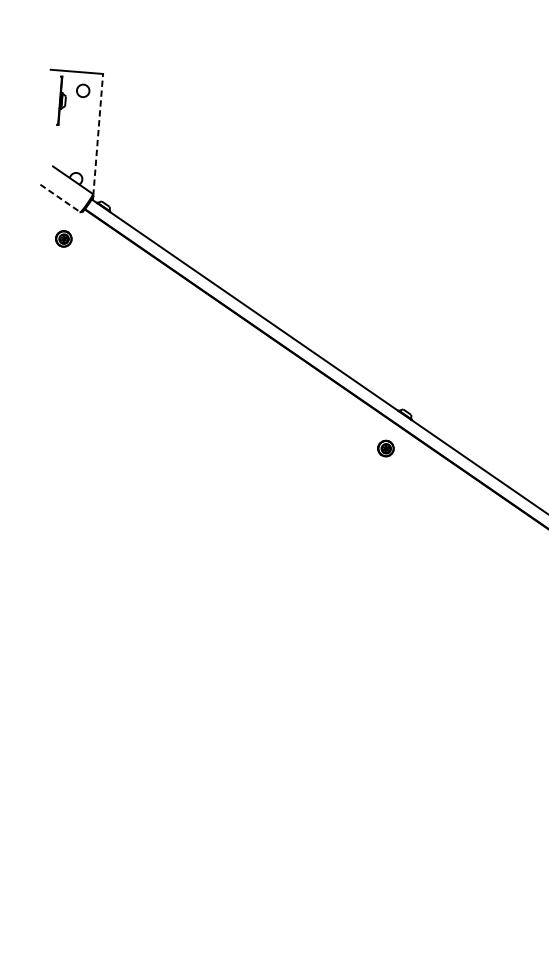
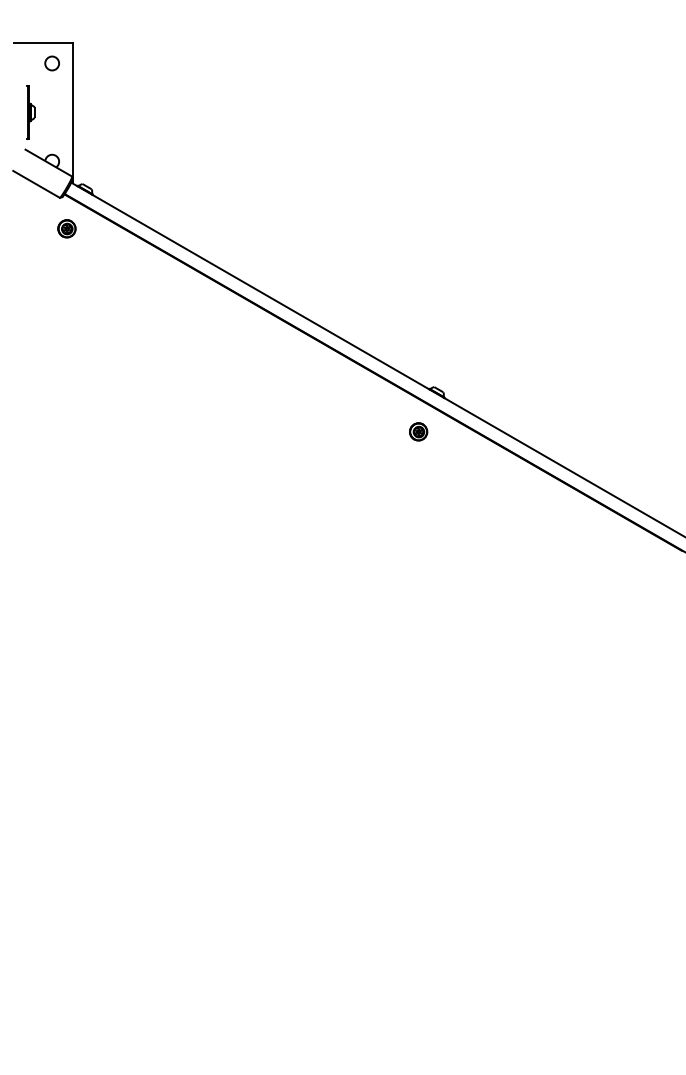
part: (61, 100) -> (30, 112), moved
line: (98, 134) -> (72, 110), dashed -> solid
line: (60, 198) -> (36, 184), dashed -> solid
part: (63, 238) -> (66, 228), moved

